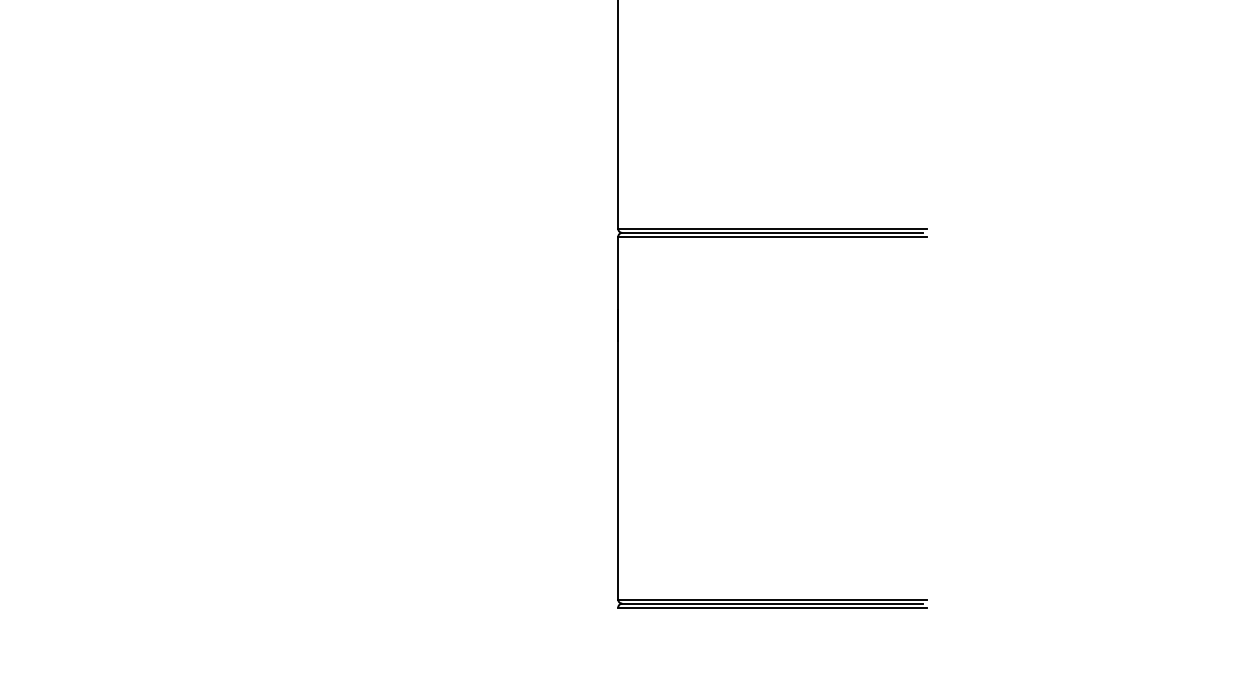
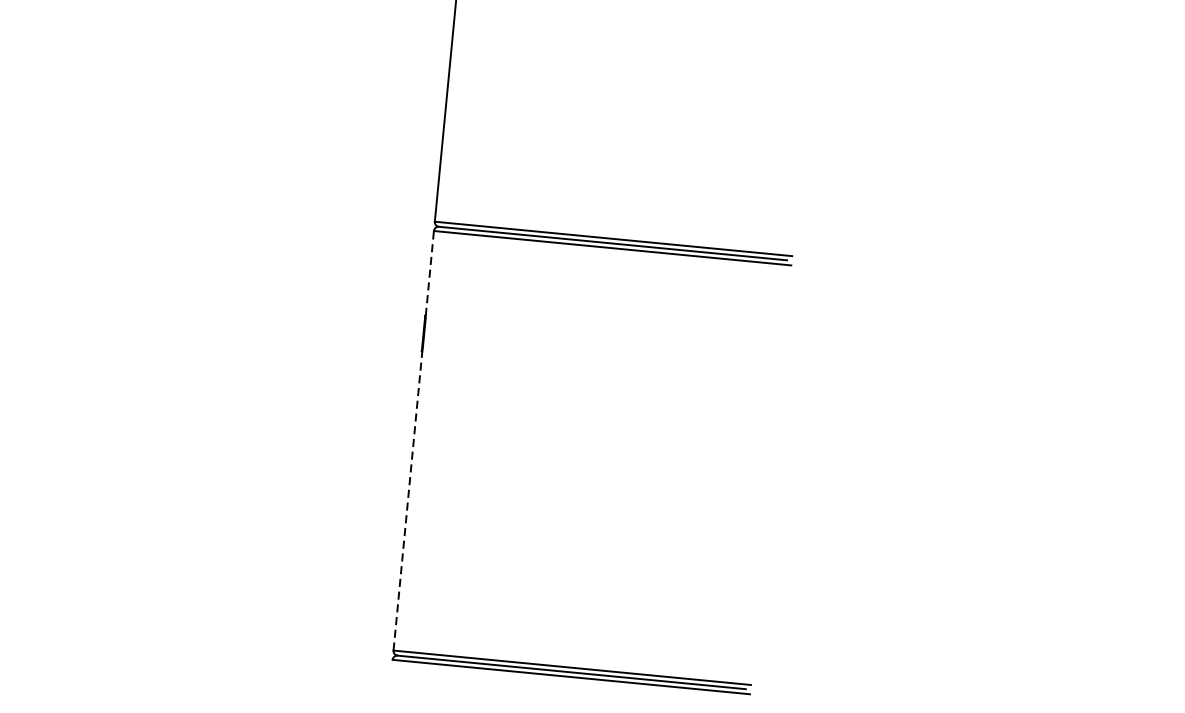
line: (618, 273) -> (430, 273), solid -> dashed
line: (618, 469) -> (408, 500), solid -> dashed

